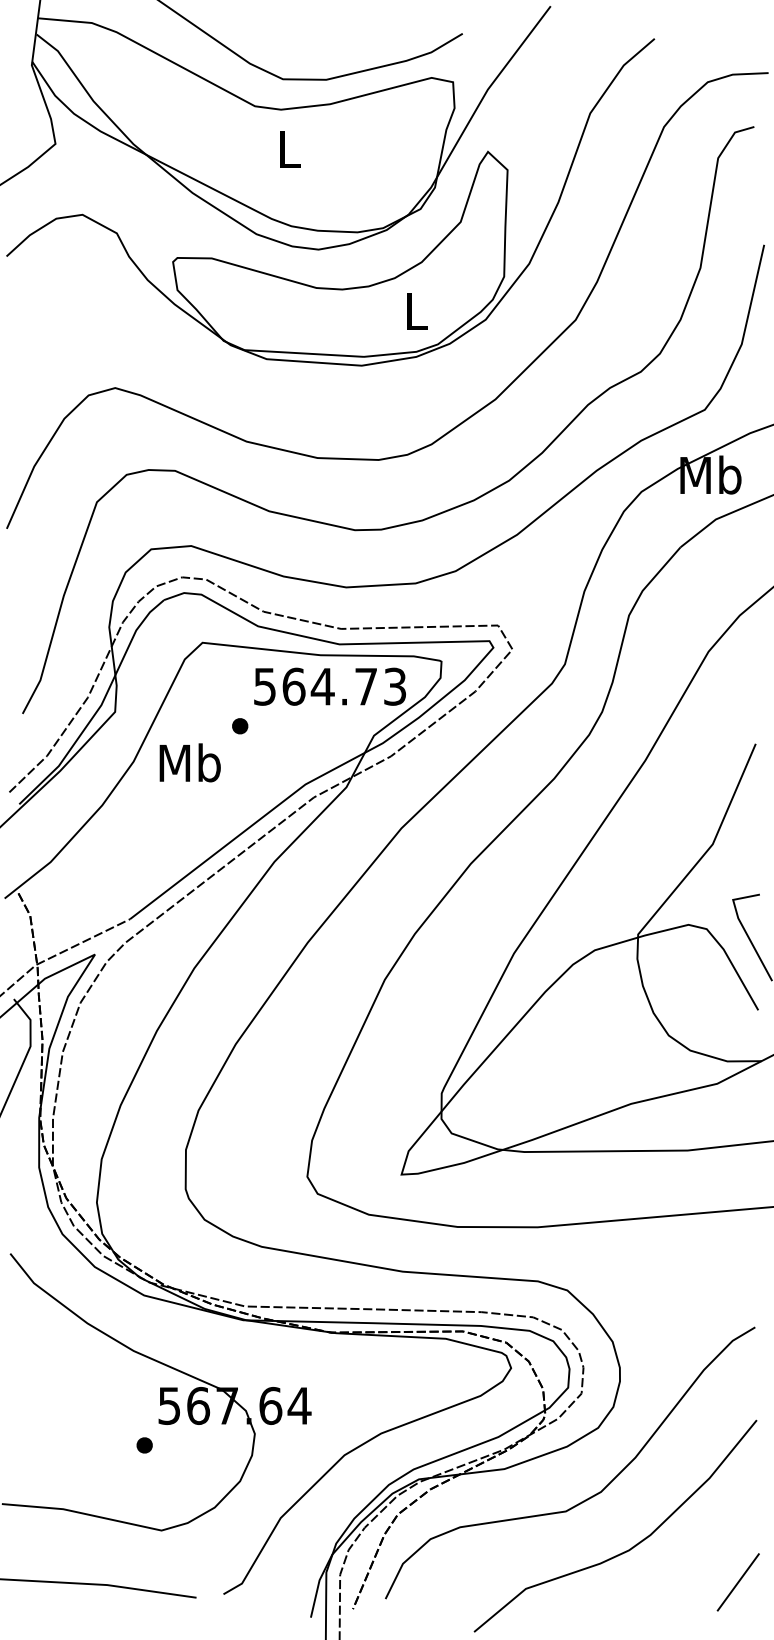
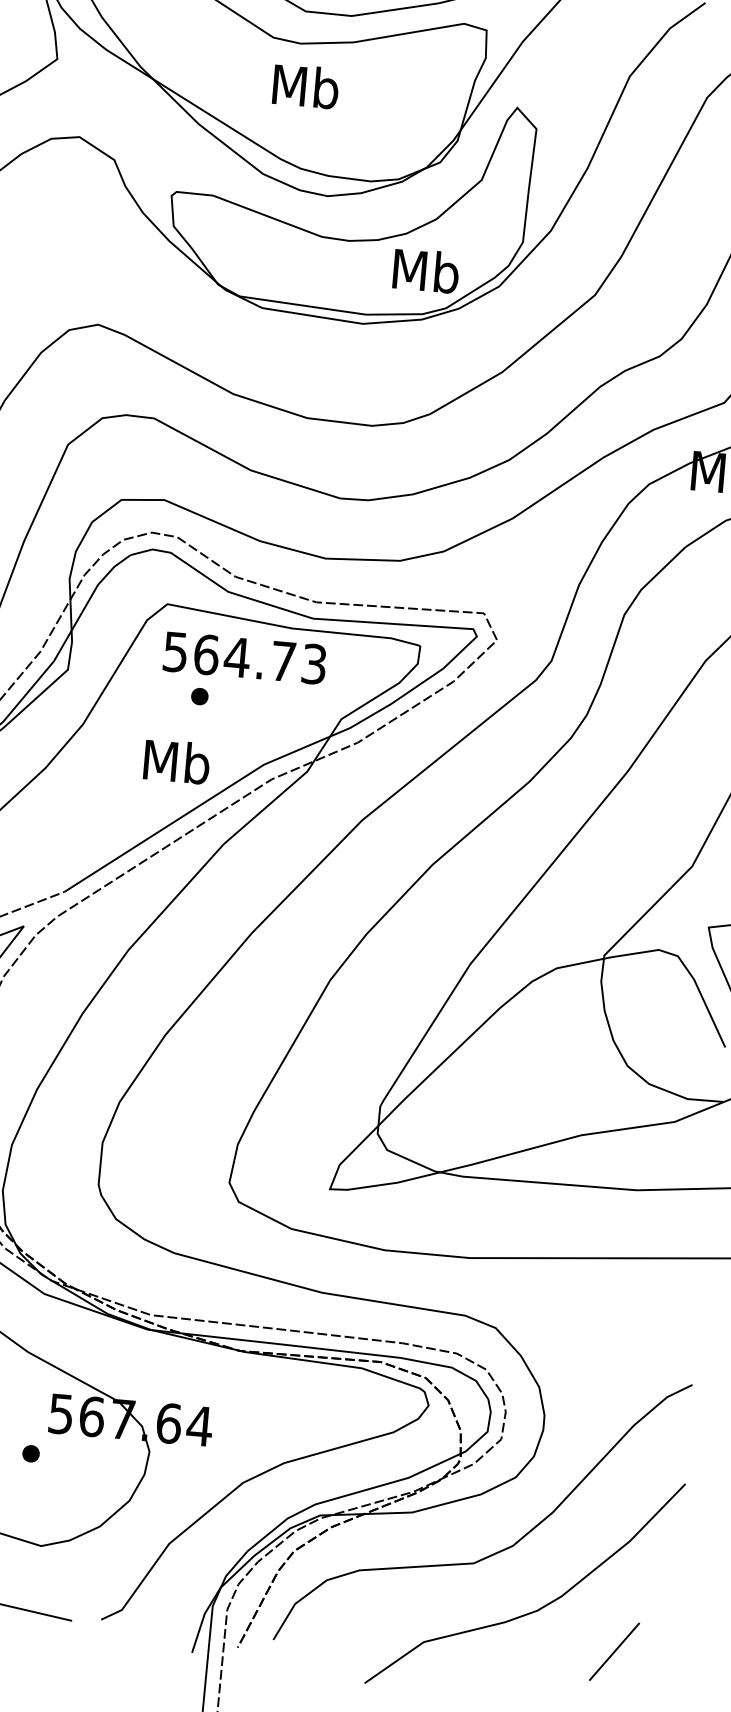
text: (288, 148) -> (305, 85), L -> Mb
text: (416, 310) -> (426, 270), L -> Mb
text: (329, 686) -> (244, 657), moved
text: (189, 762) -> (176, 761), moved
line: (737, 1582) -> (613, 1651), moved

